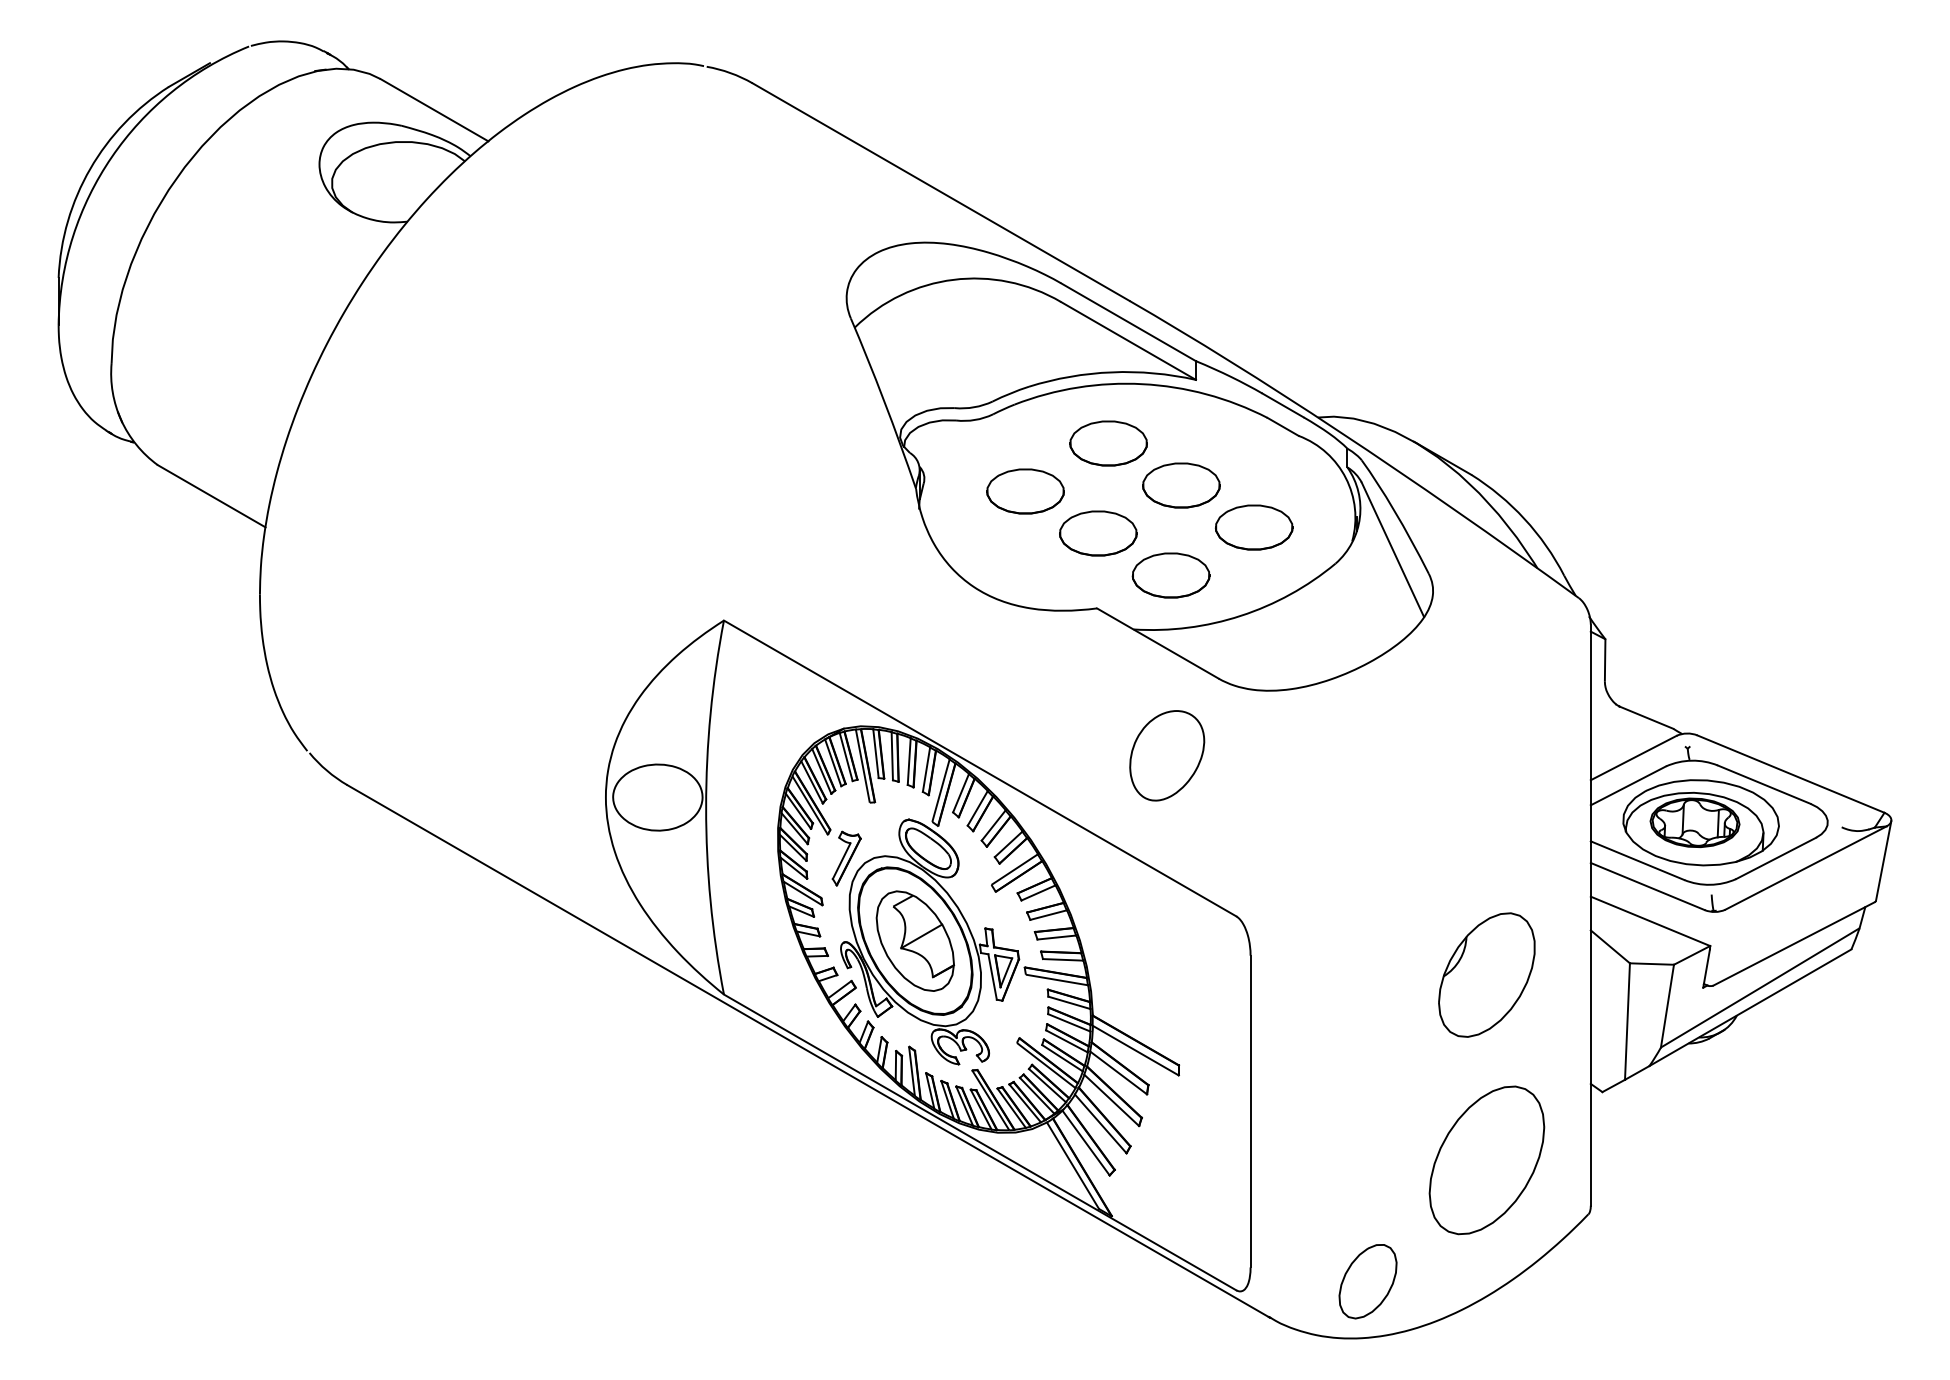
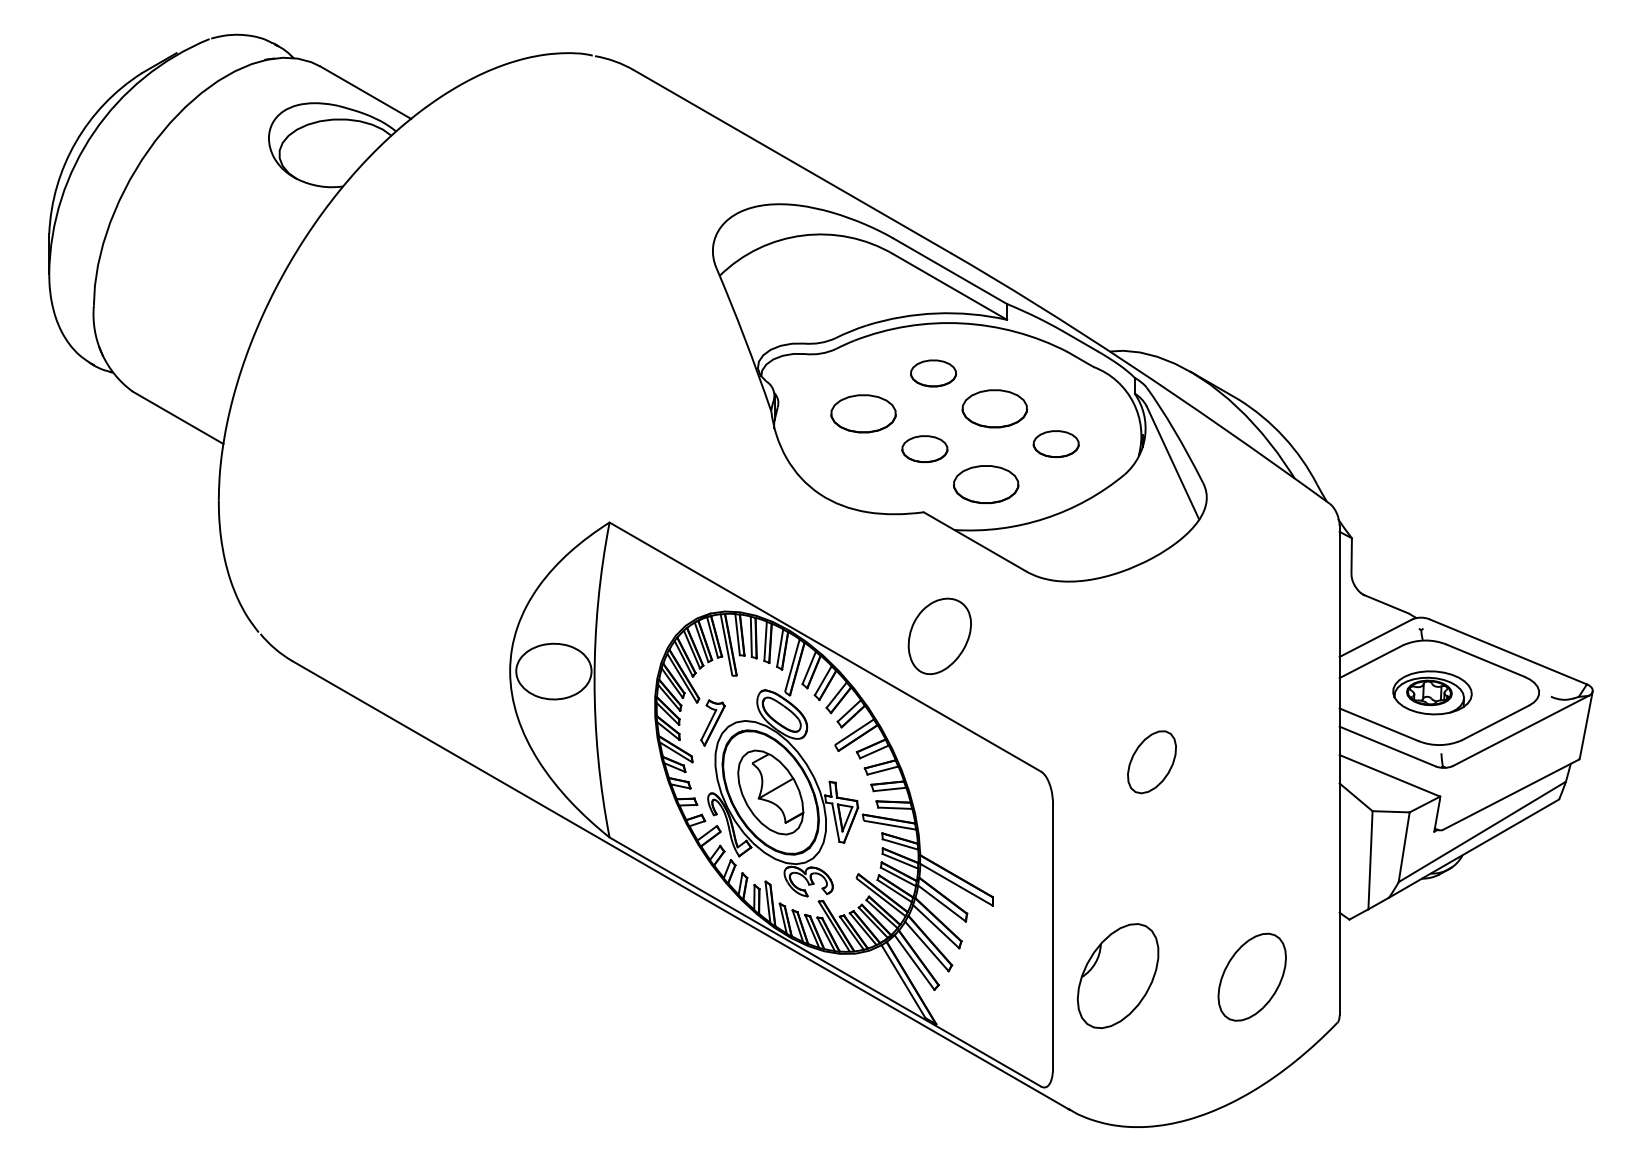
part: (1108, 443) -> (933, 373), size x0.7
part: (1254, 526) -> (1056, 443), size x0.7
part: (1097, 532) -> (924, 448), size x0.7
part: (1166, 755) -> (939, 636), moved
part: (1701, 822) -> (1432, 692), size x0.6
part: (1486, 974) -> (1117, 975), moved
part: (1487, 1160) -> (1252, 977), size x0.7
part: (1367, 1281) -> (1151, 762), moved

